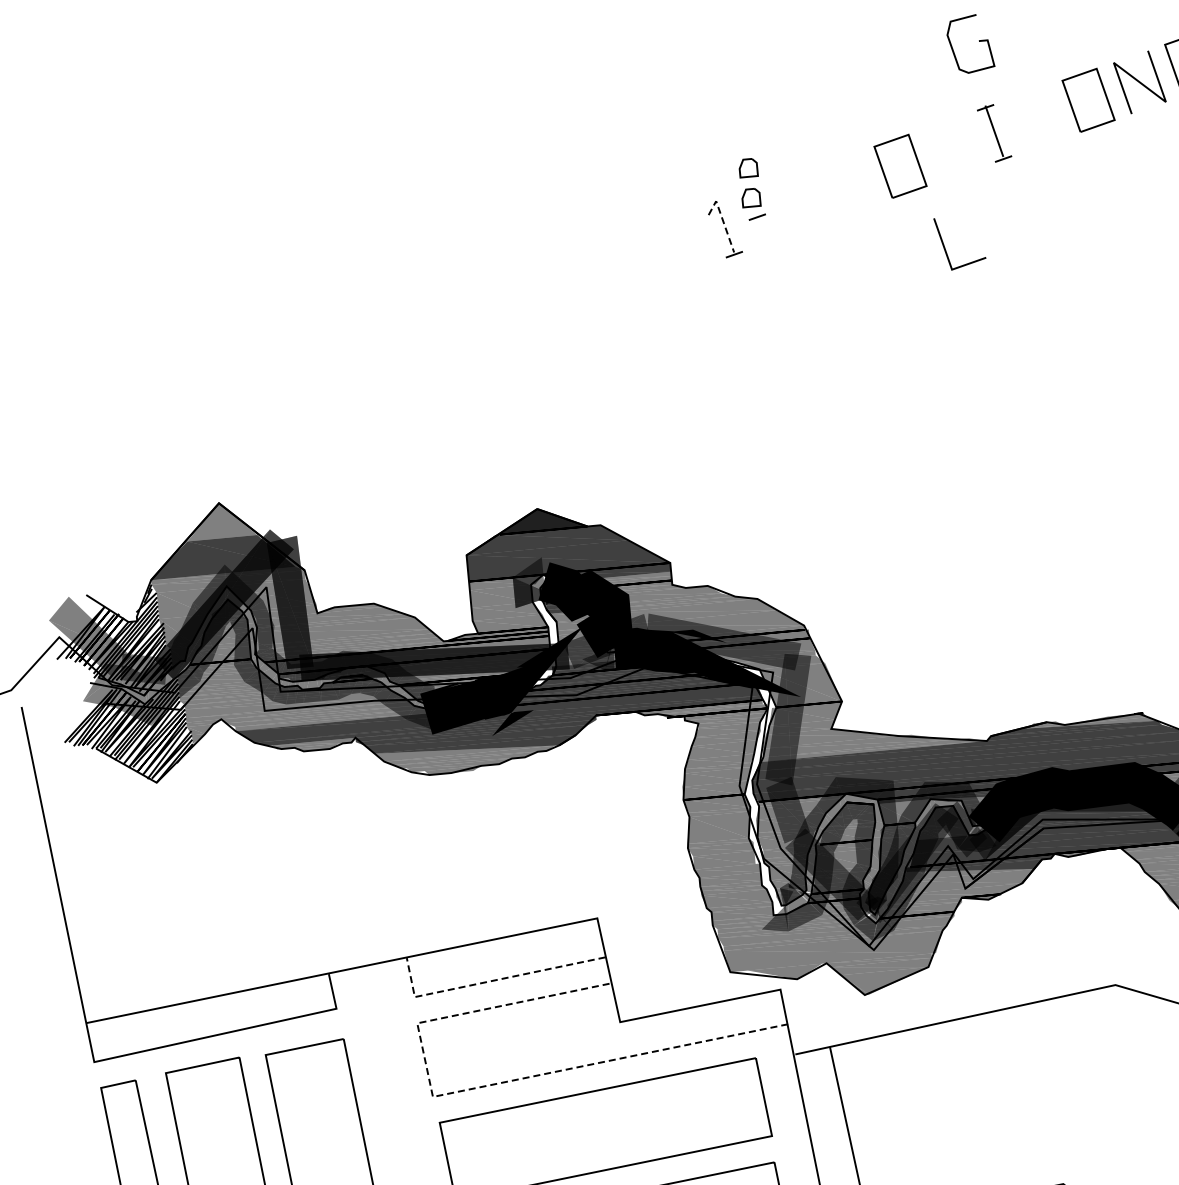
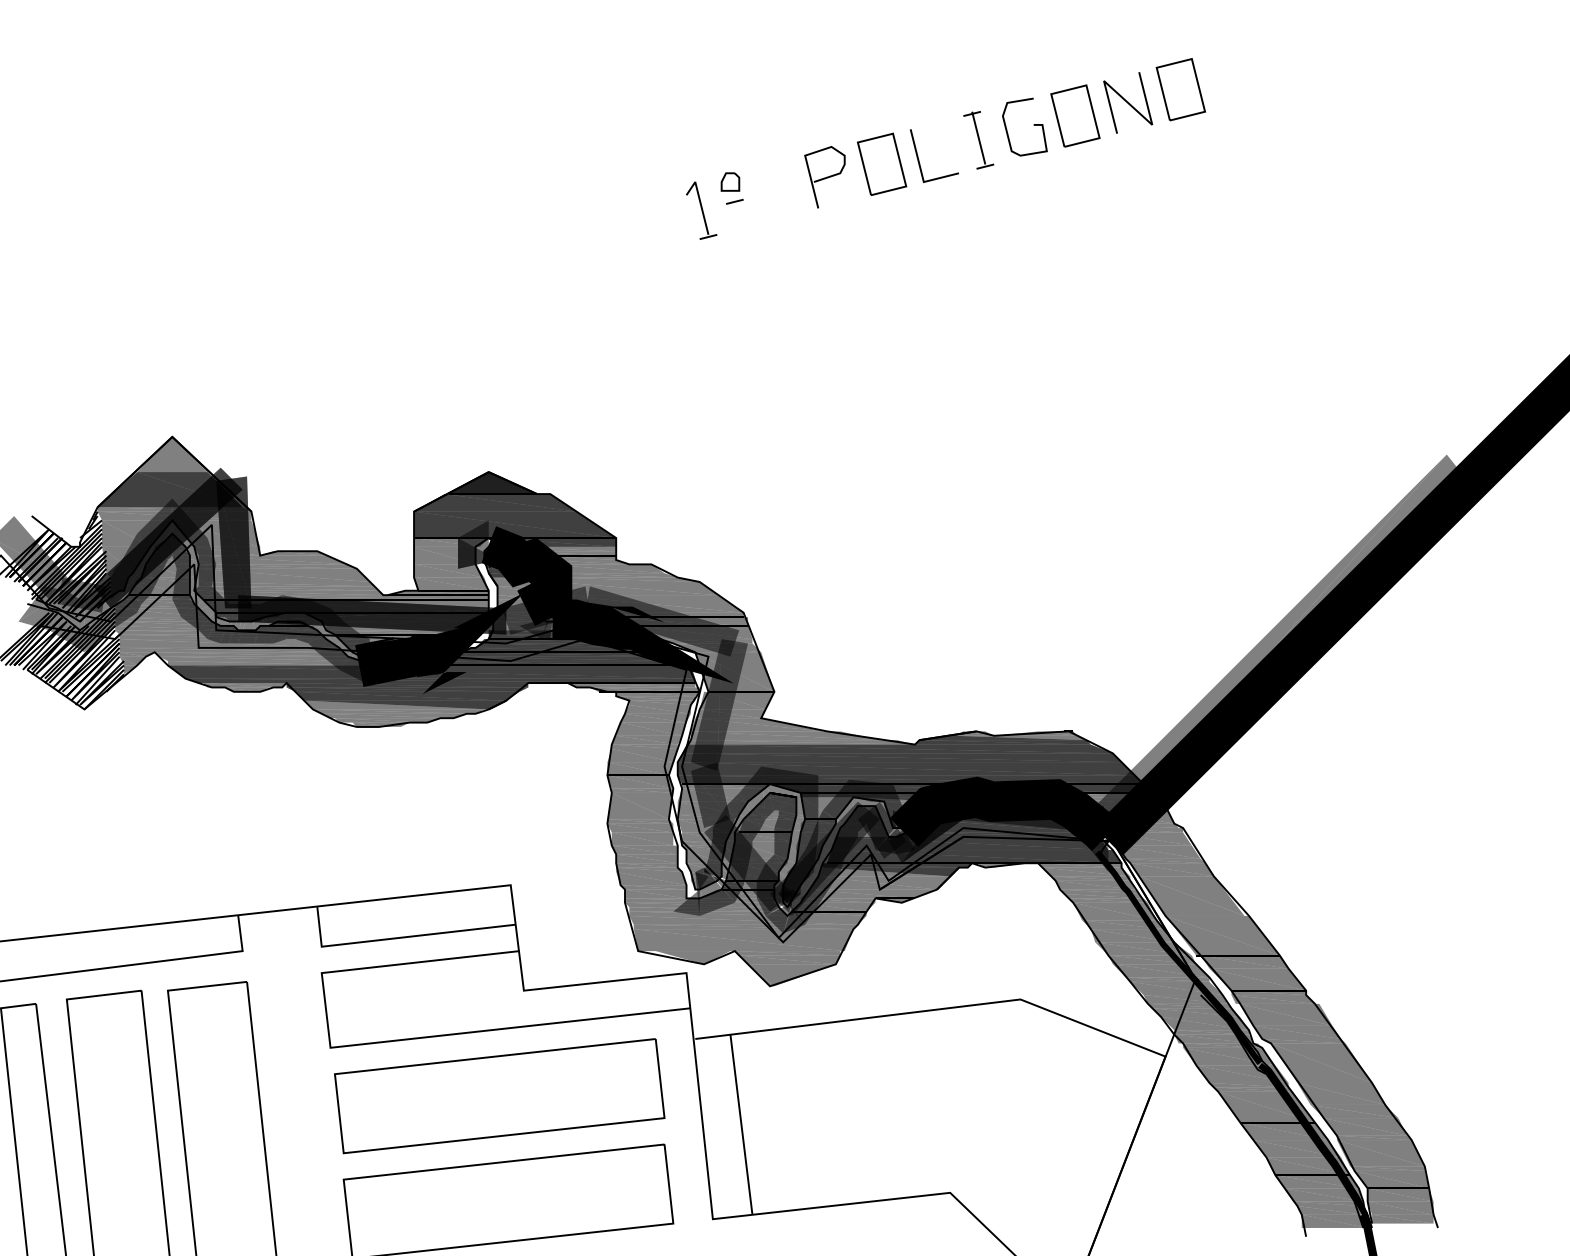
curve: (978, 41) -> (1033, 125), moved
part: (748, 167) -> (730, 151), removed
curve: (844, 184) -> (824, 177), added
line: (722, 219) -> (699, 200), dashed -> solid
line: (945, 247) -> (919, 159), moved
line: (490, 981) -> (398, 938), dashed -> solid
line: (475, 1088) -> (373, 1043), dashed -> solid

